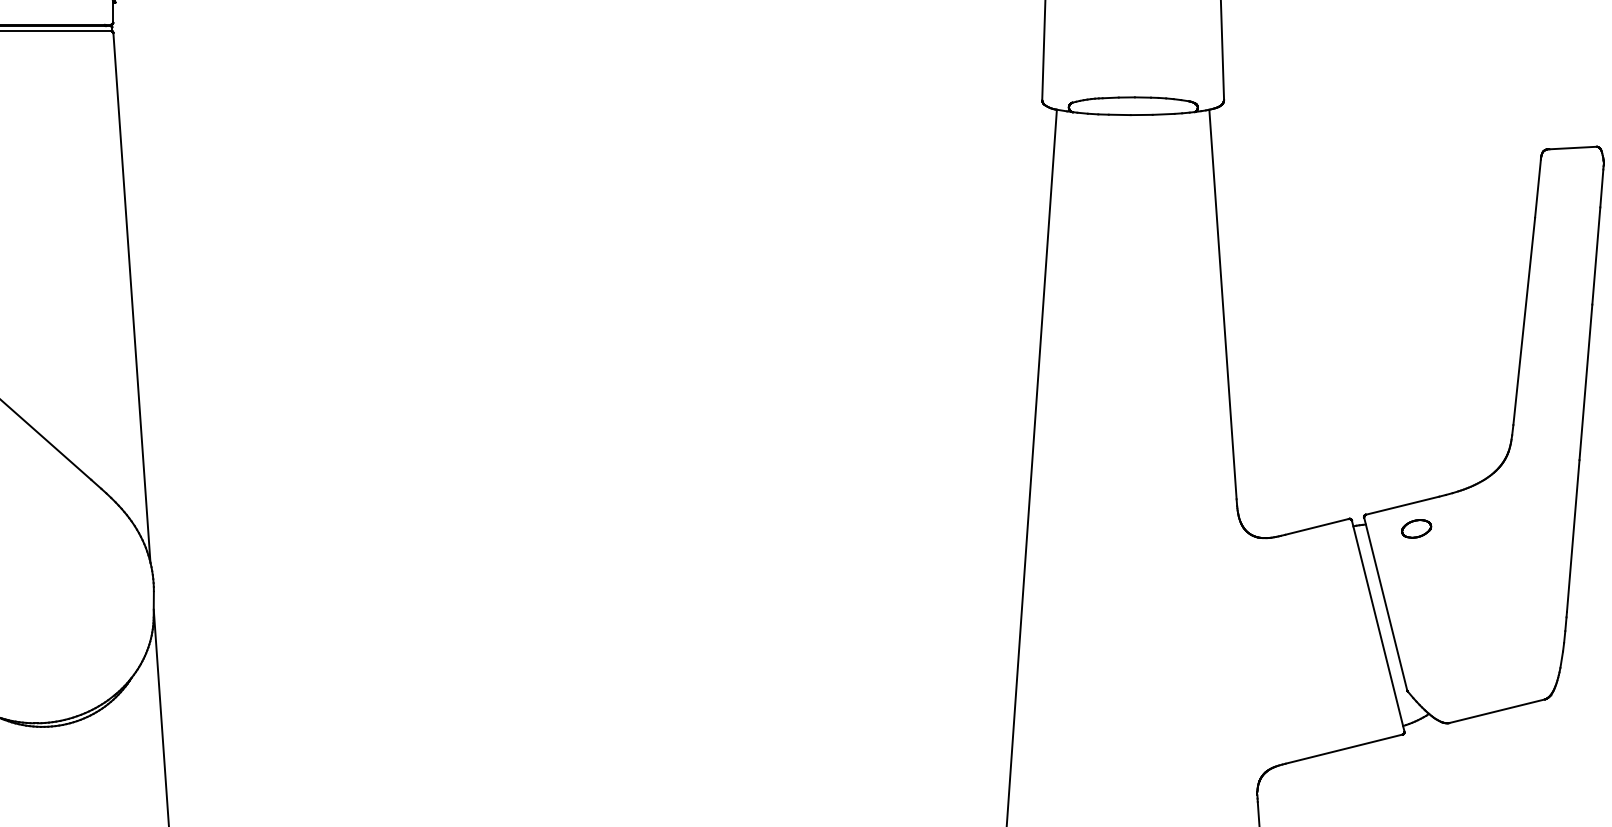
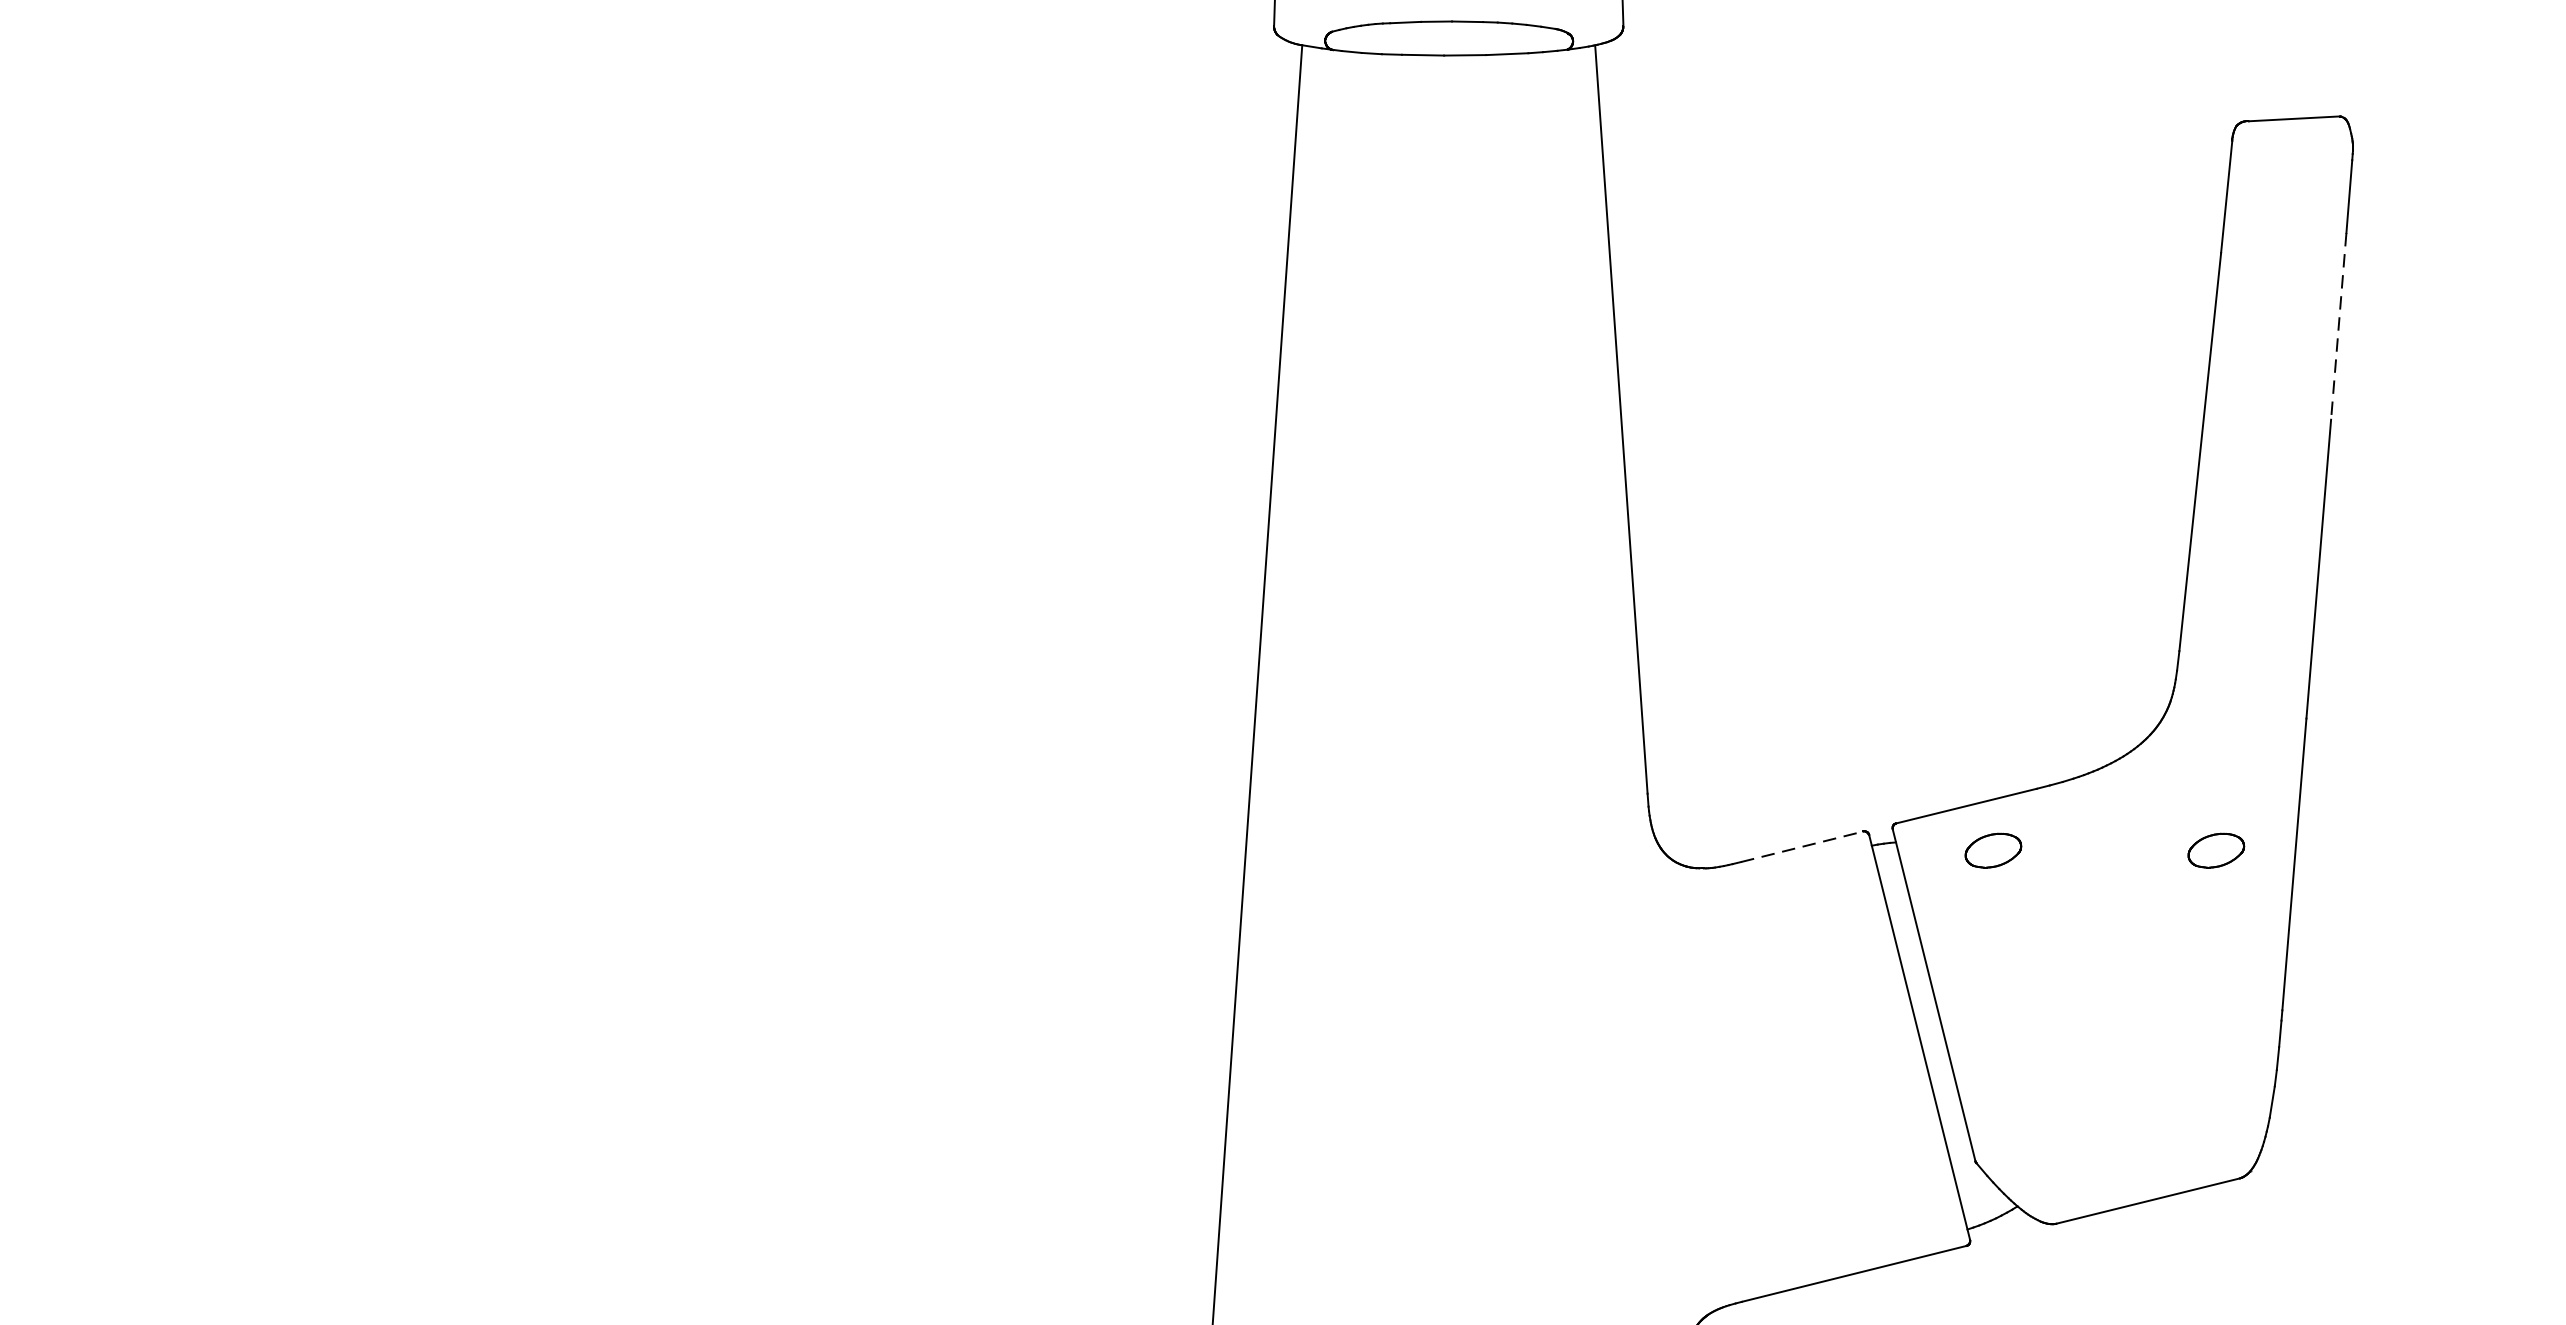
line: (1596, 256) -> (2339, 327), solid -> dashed
line: (1317, 526) -> (1802, 846), solid -> dashed
part: (1532, 528) -> (2216, 849), added

